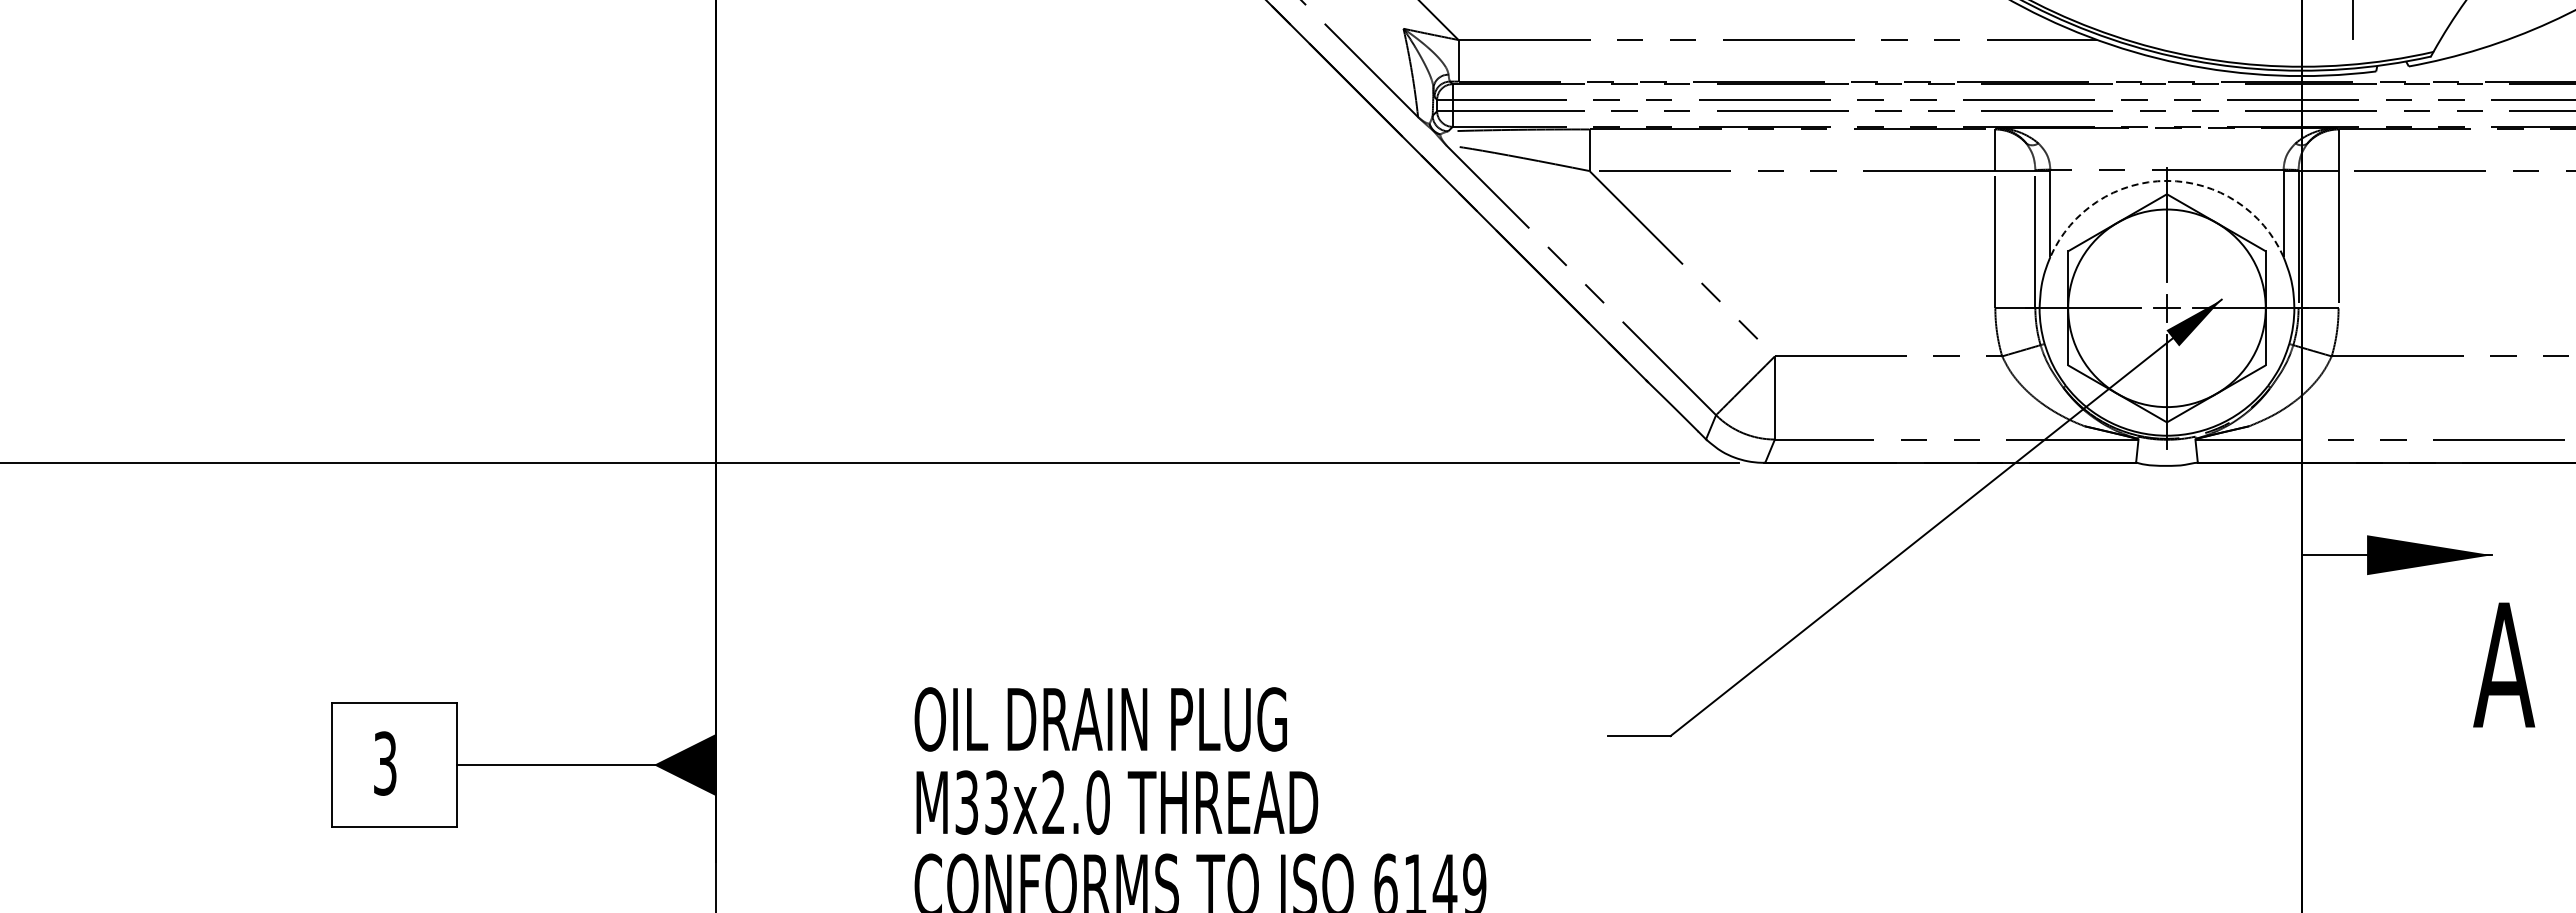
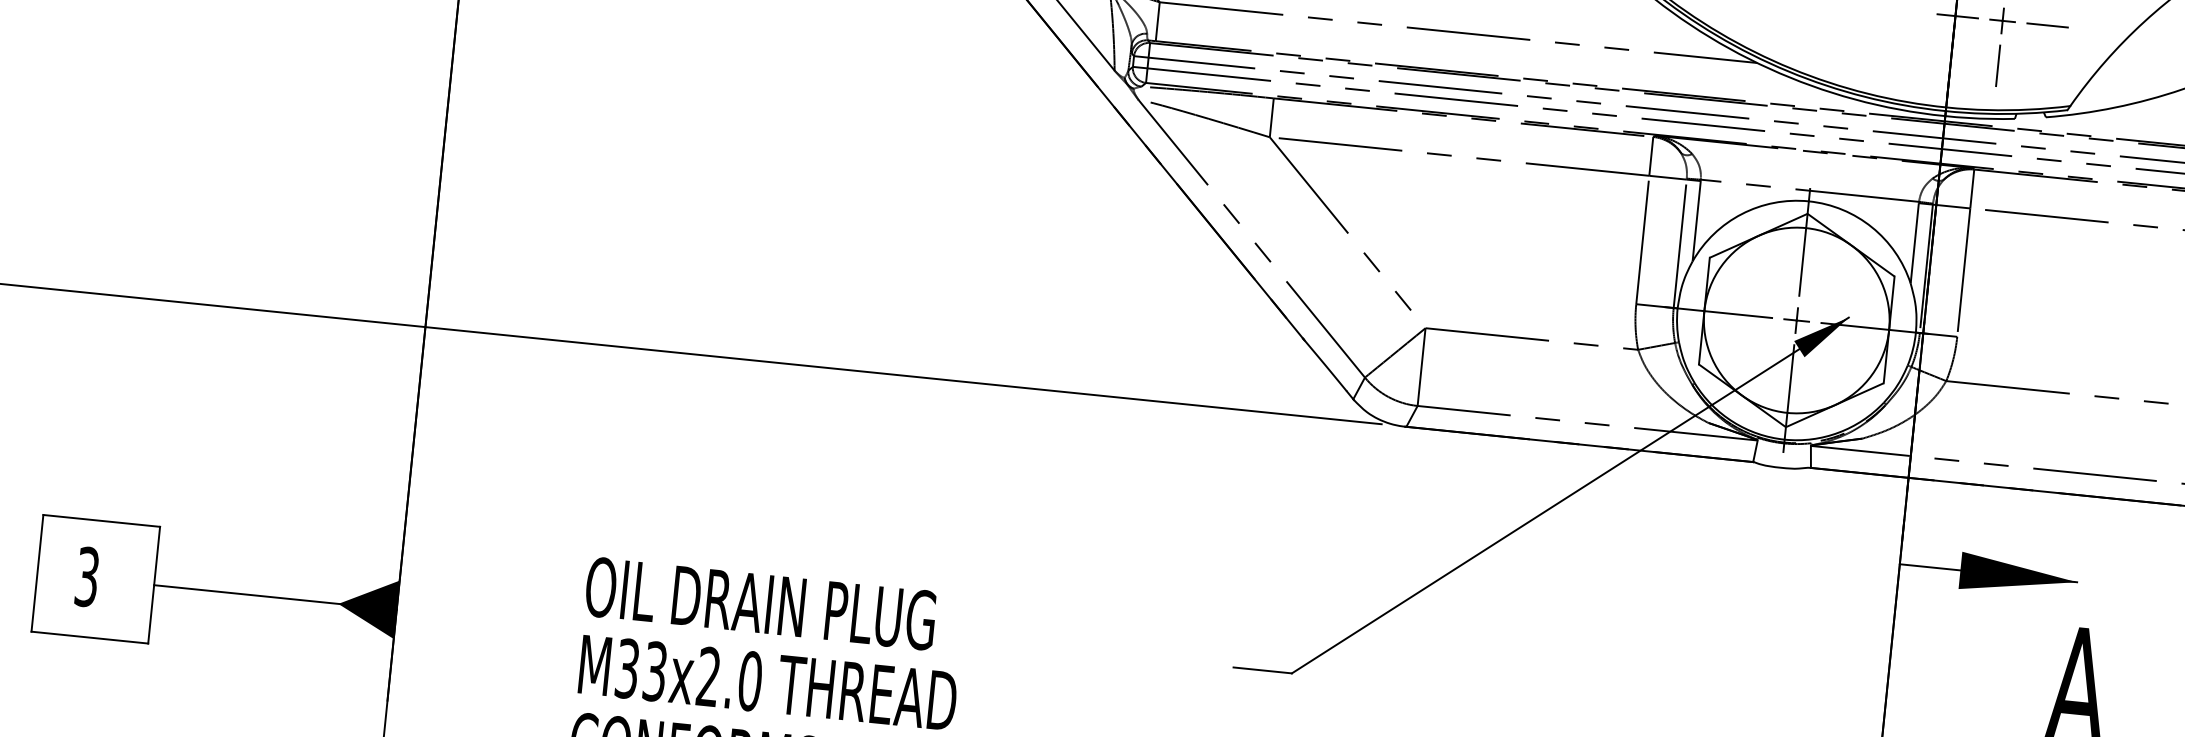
arc: (2166, 180) -> (1808, 200), dashed -> solid

